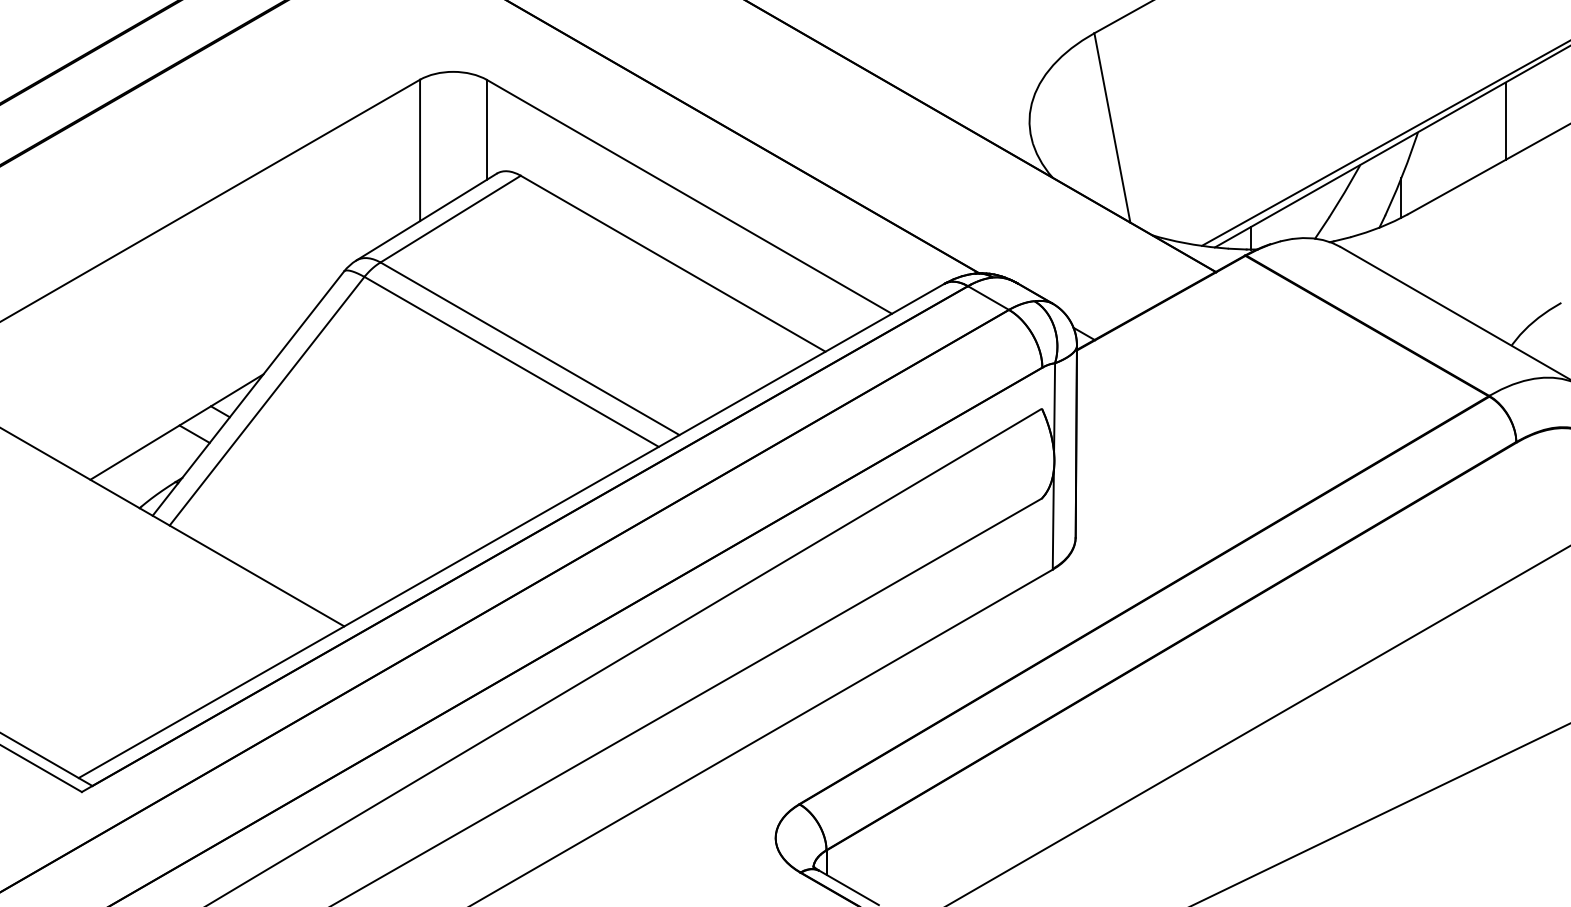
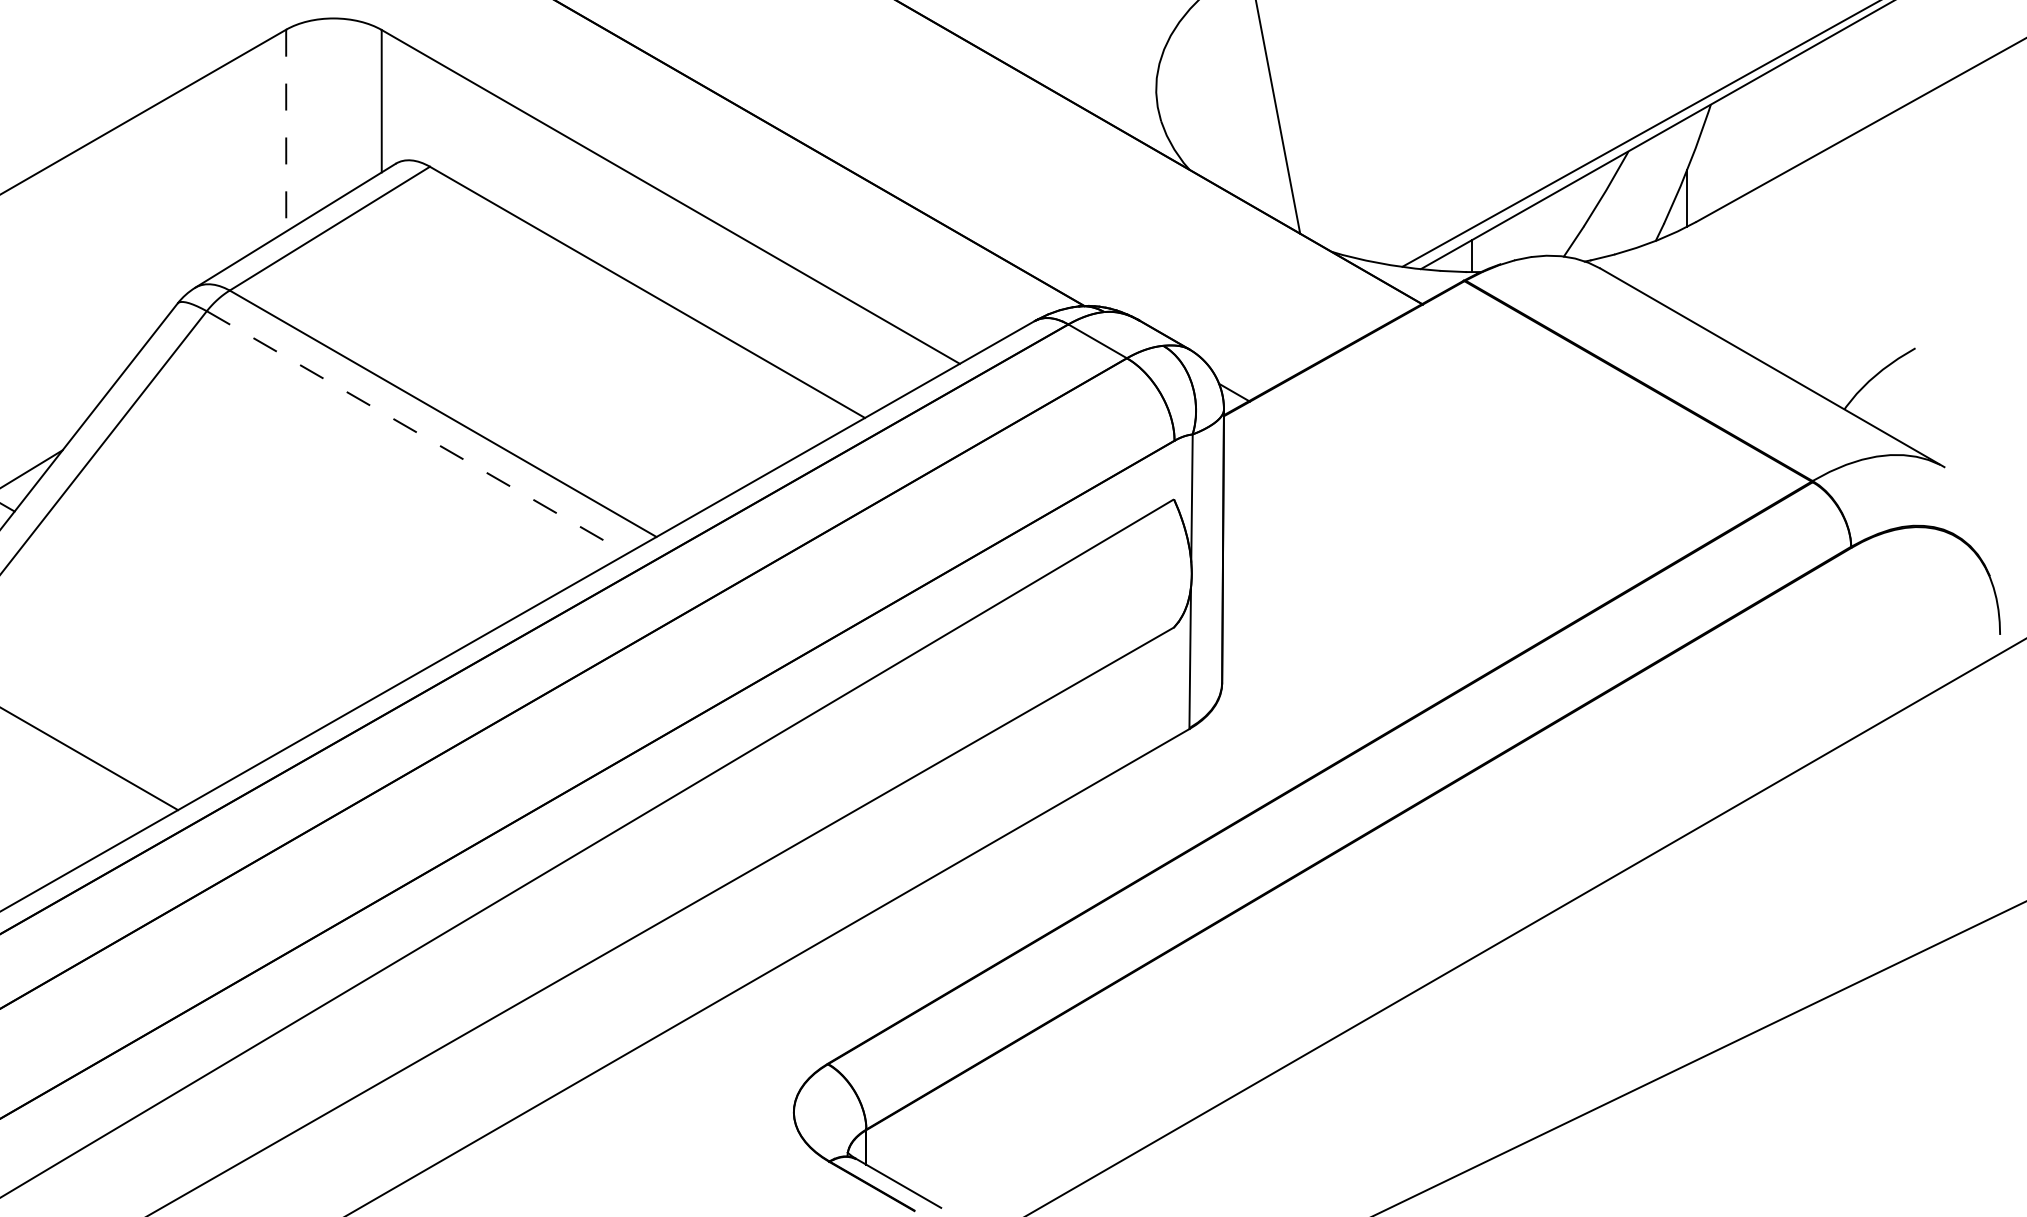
line: (1505, 120) -> (1835, 87), removed
line: (420, 150) -> (286, 130), solid -> dashed
line: (511, 361) -> (416, 431), solid -> dashed

